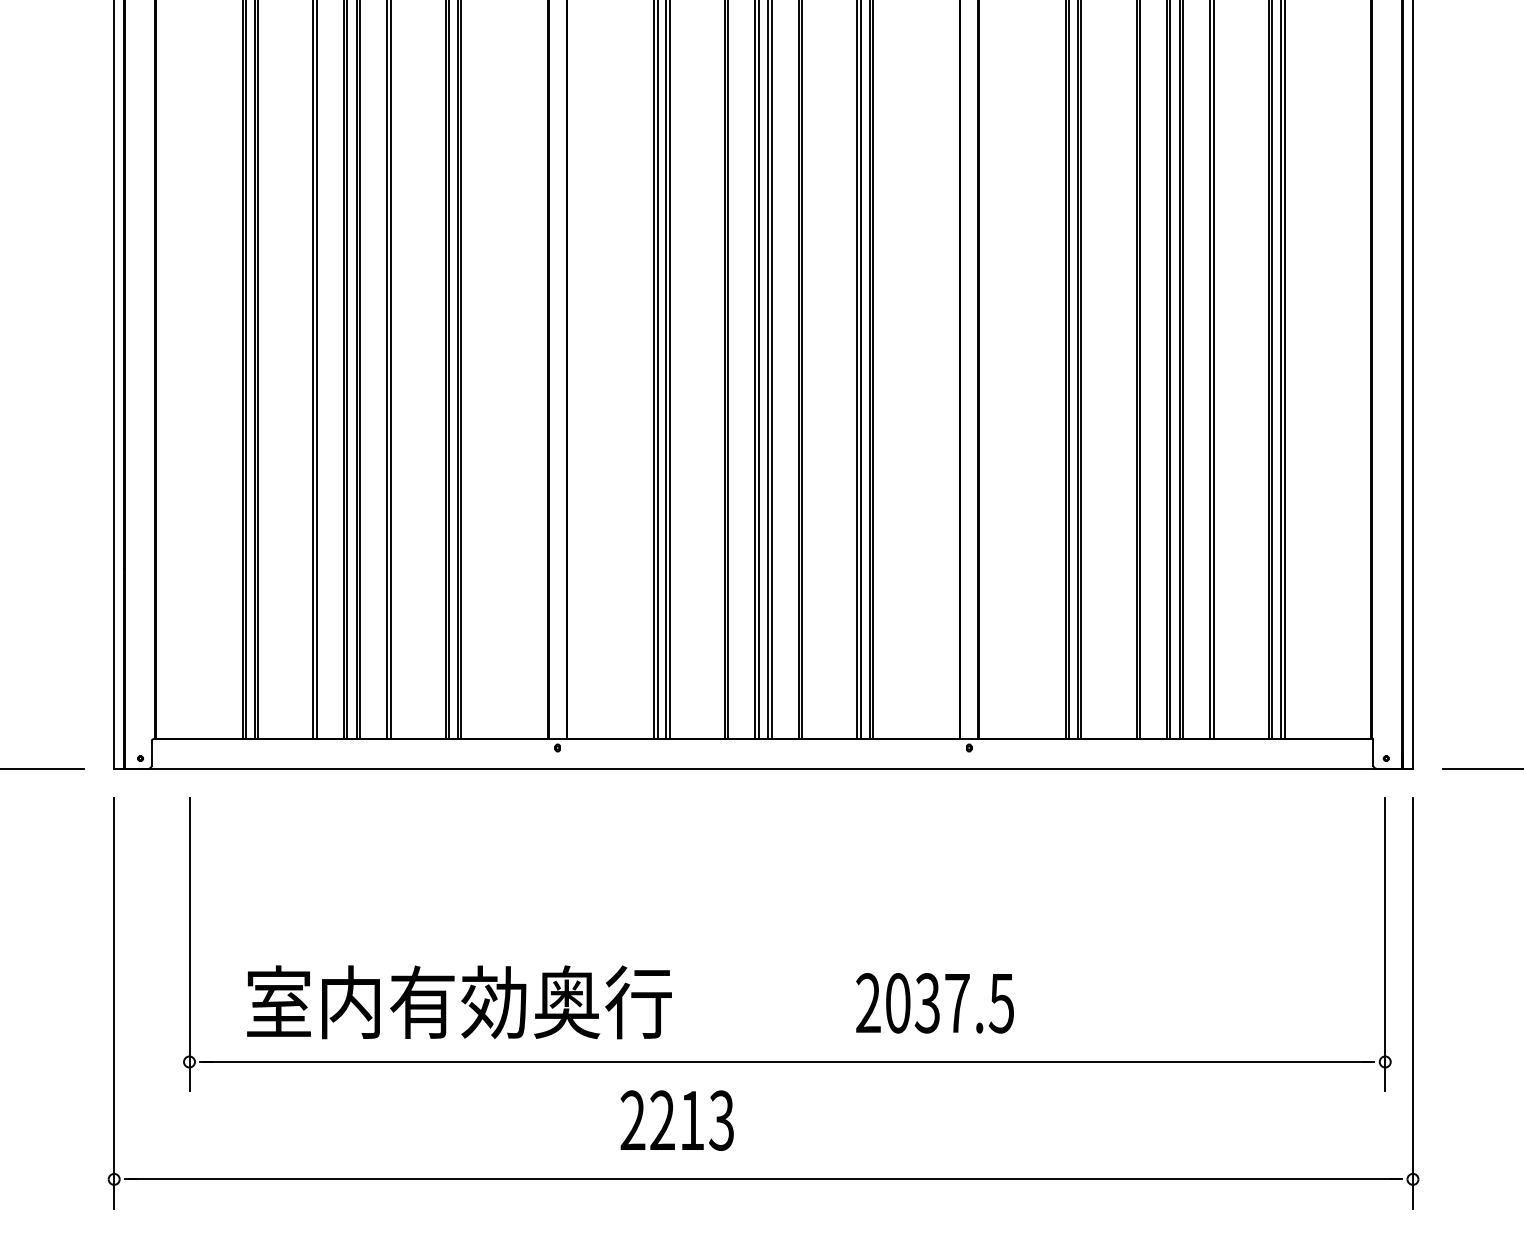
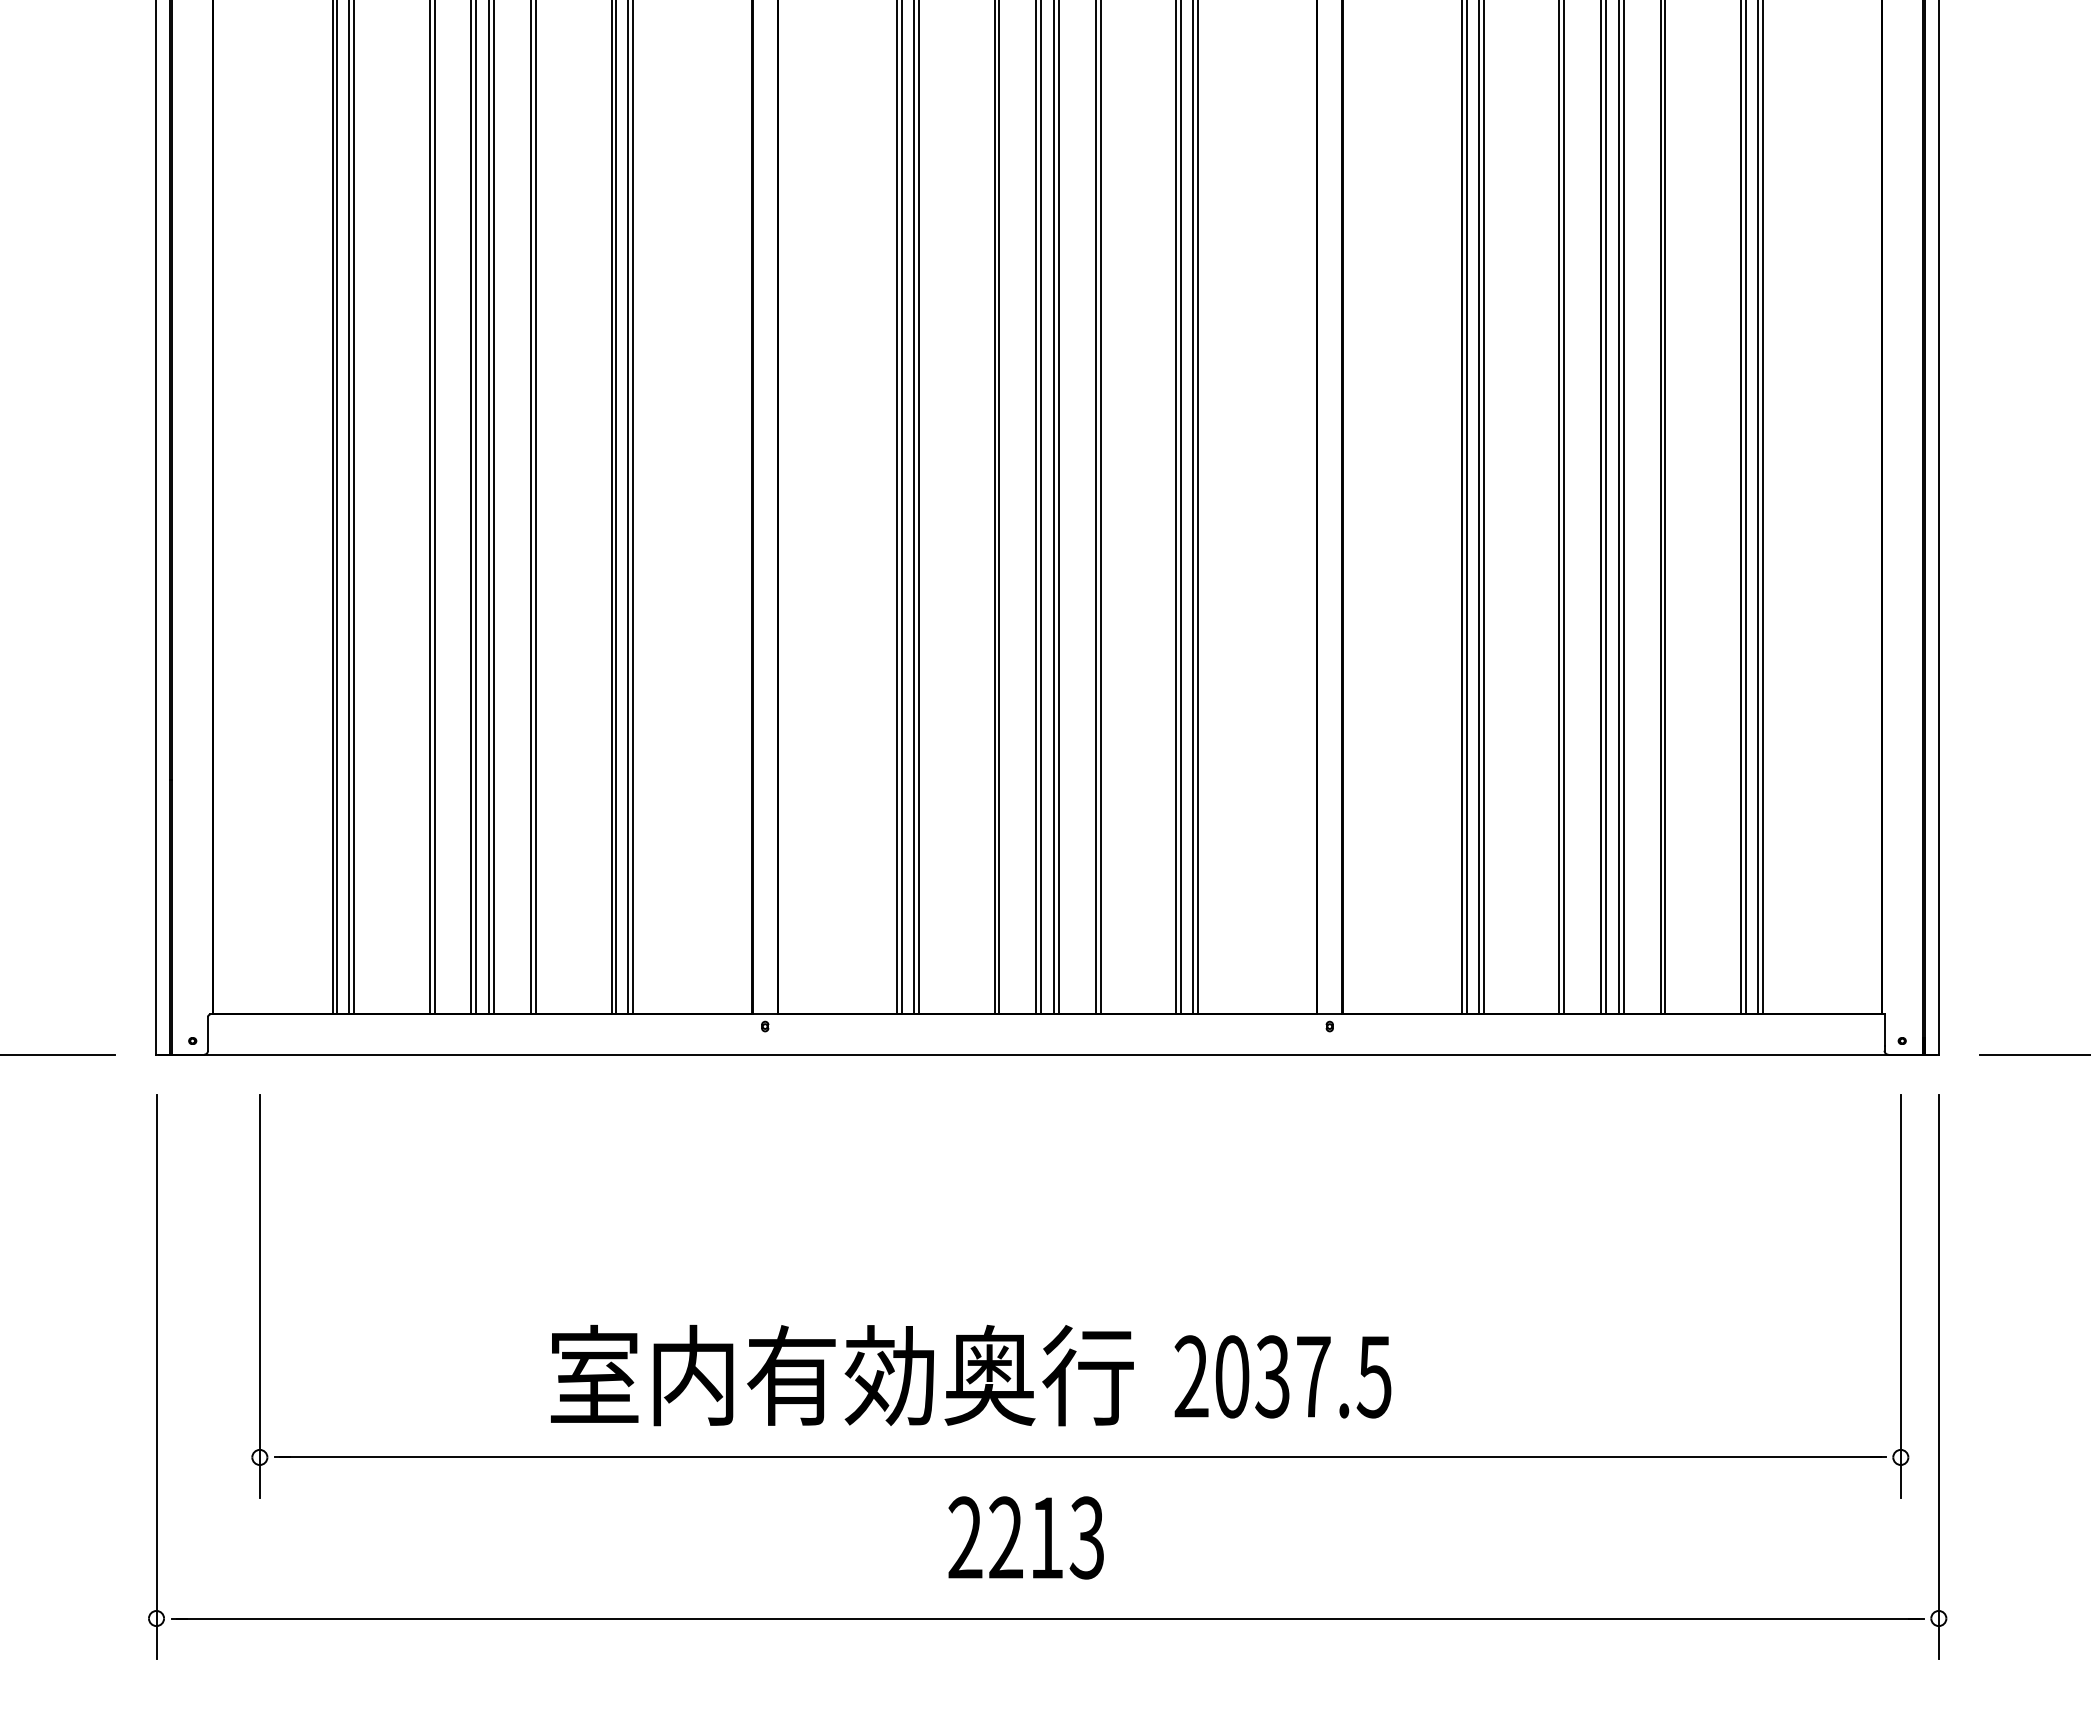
text: (459, 1002) -> (842, 1375), moved
text: (676, 1120) -> (1025, 1537), moved

